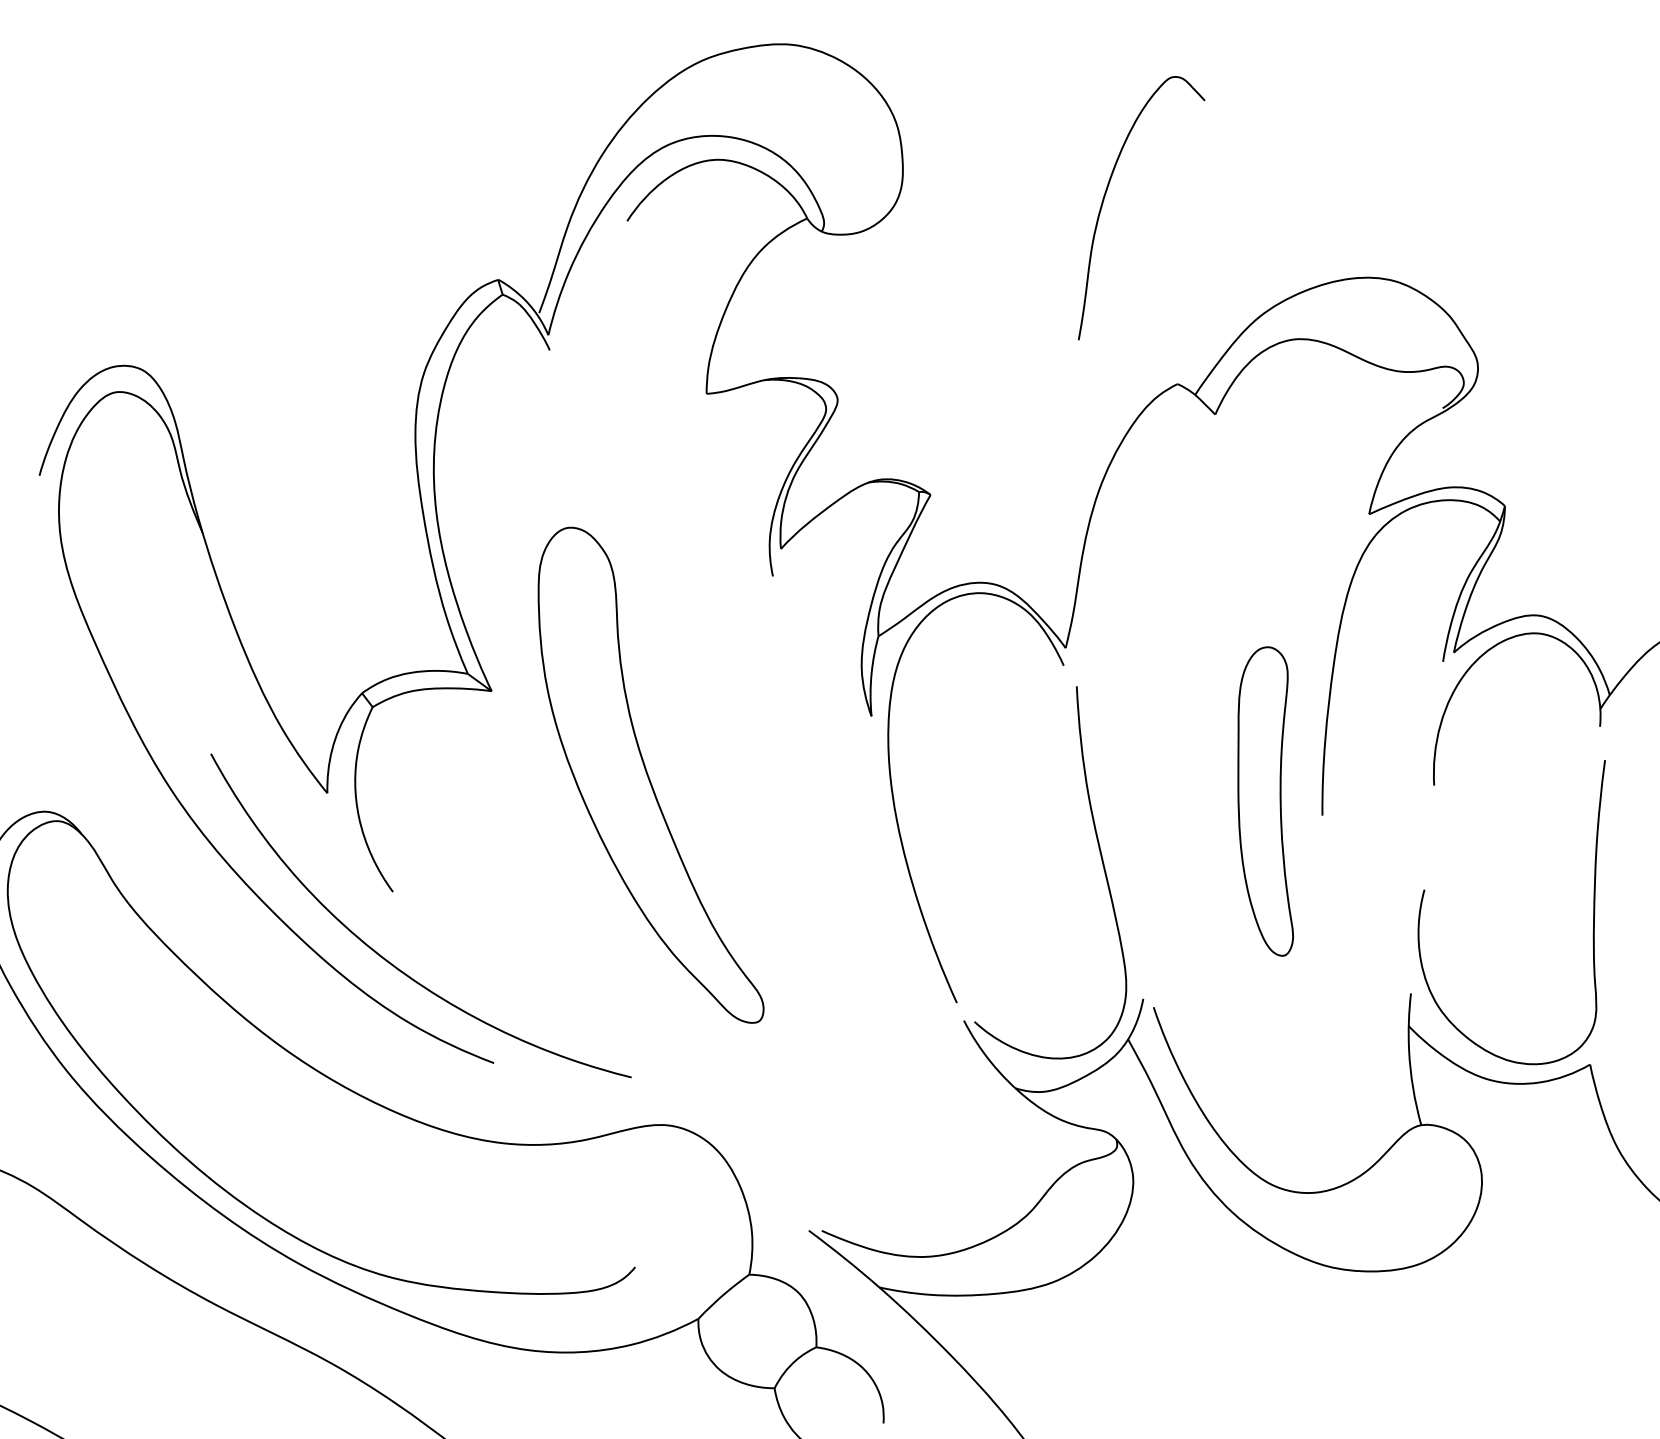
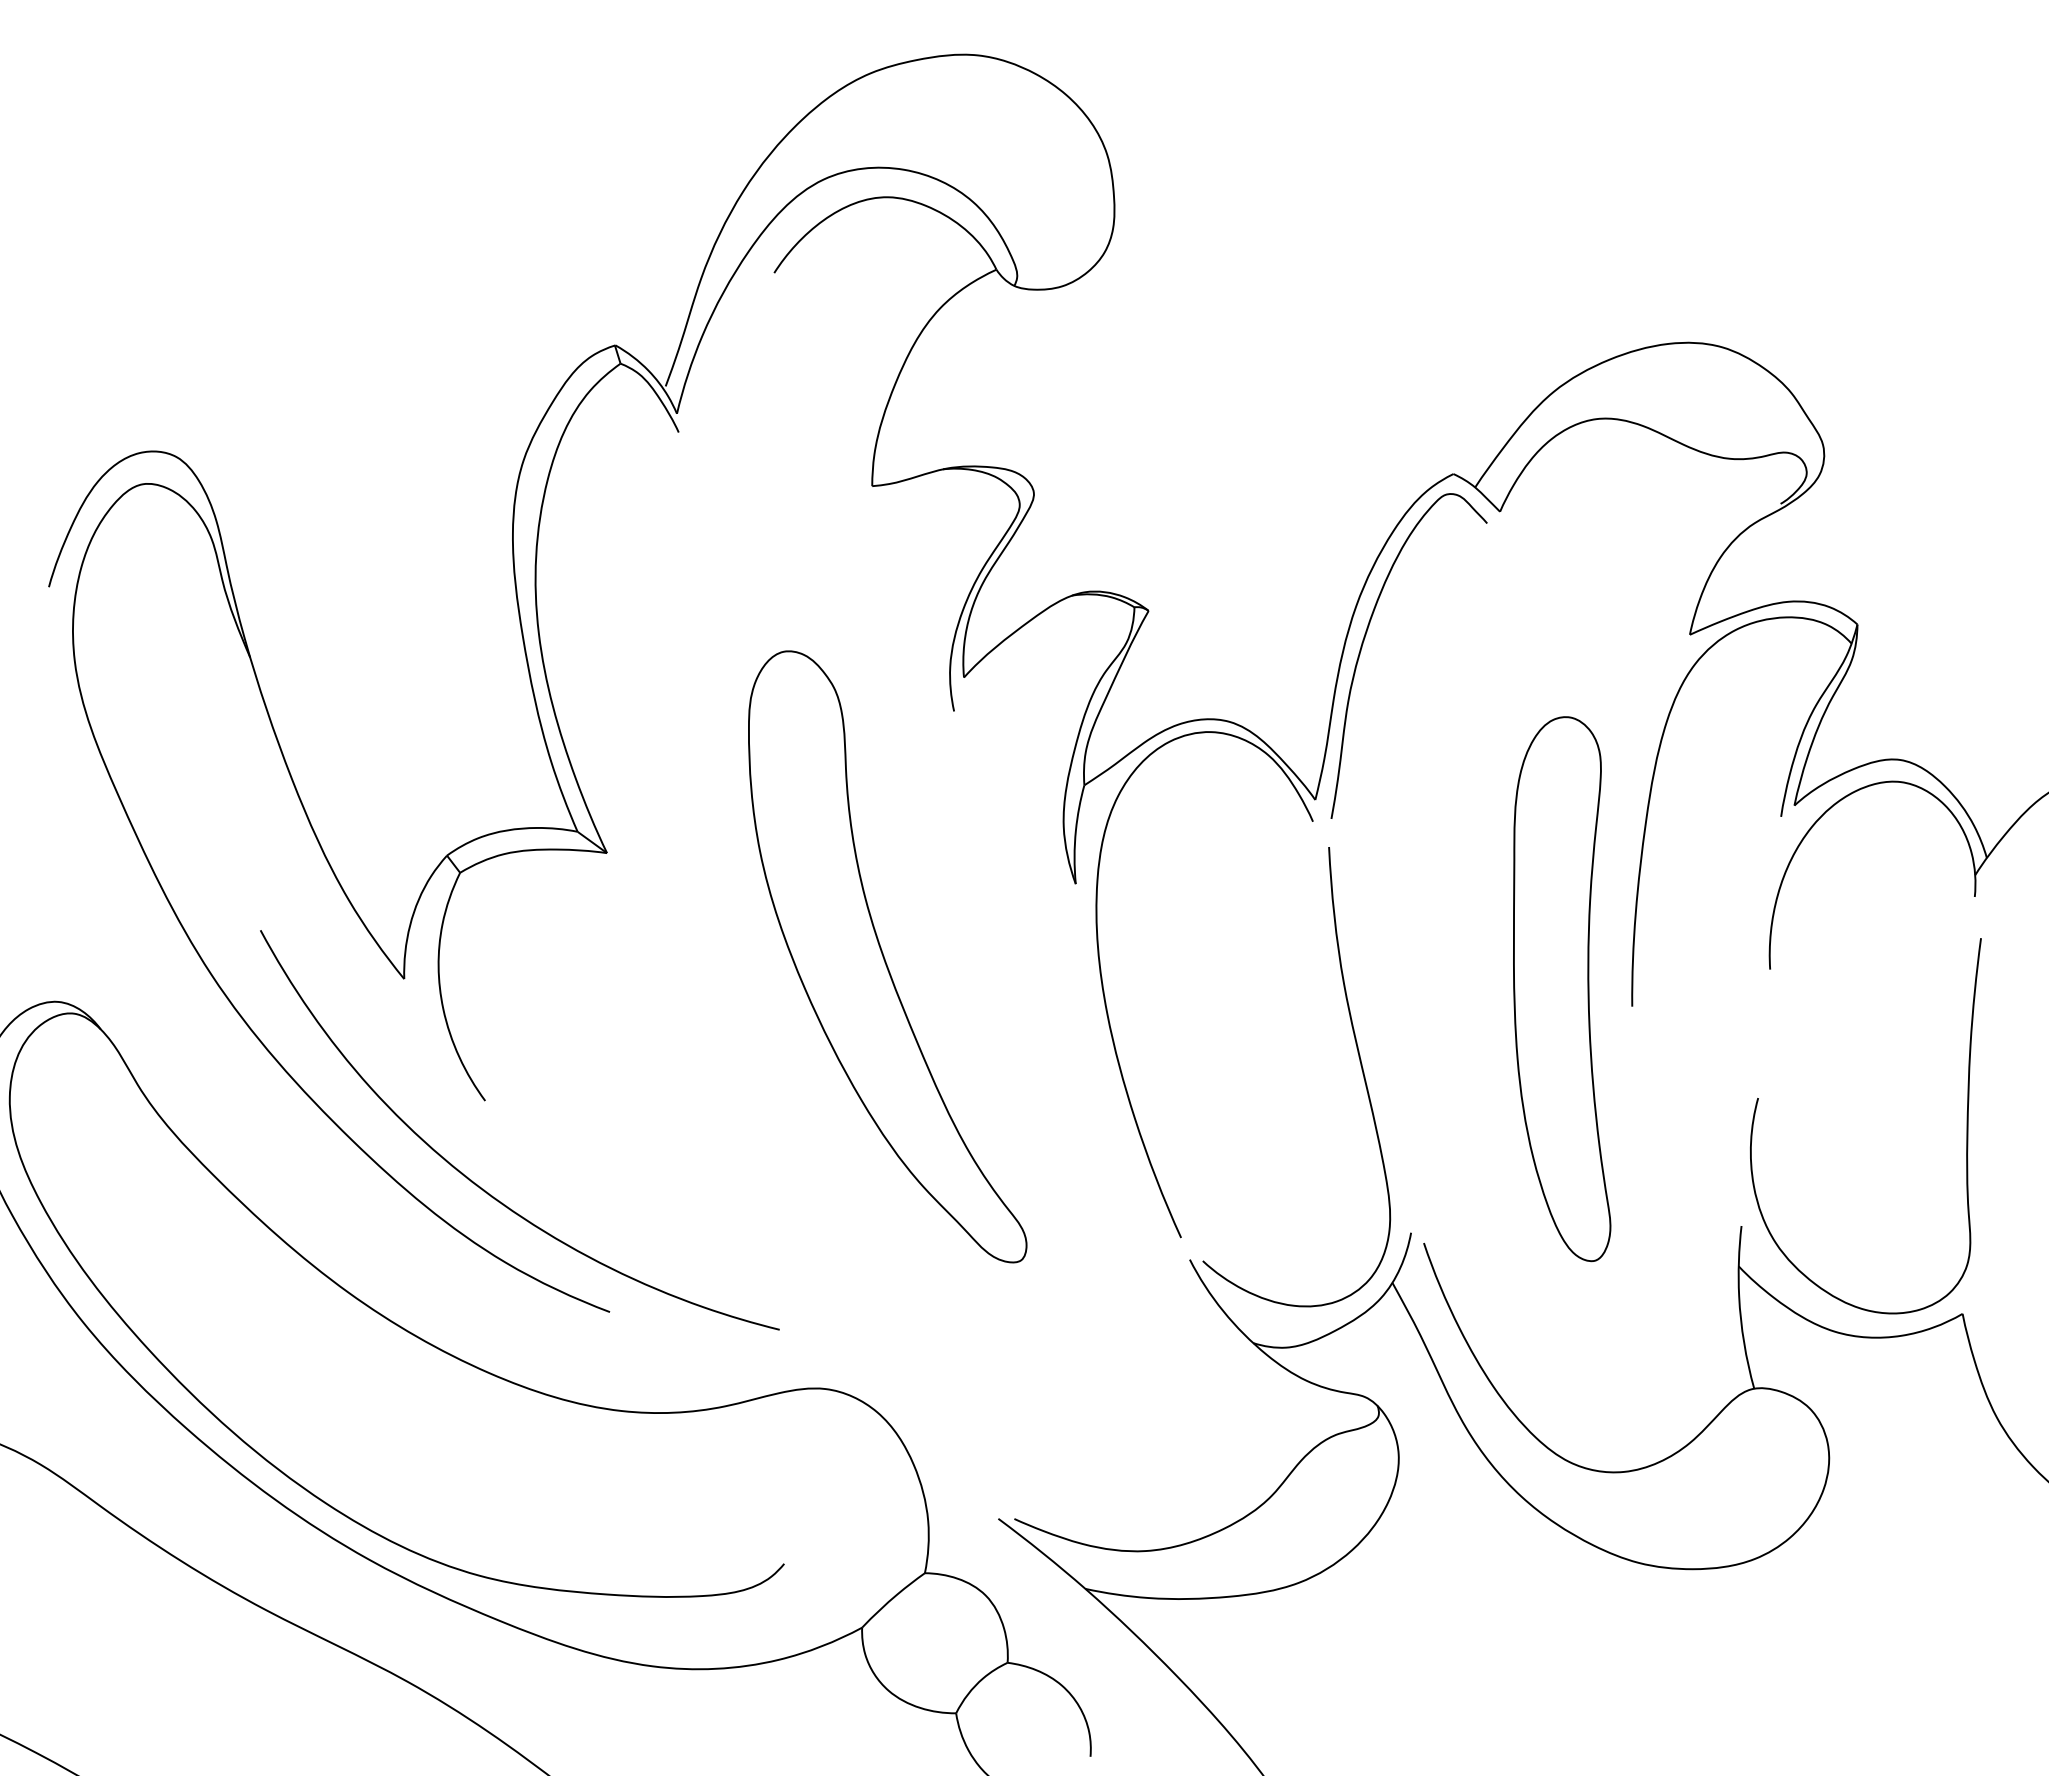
curve: (1105, 196) -> (1364, 641), moved
part: (650, 775) -> (887, 956), moved
part: (1265, 801) -> (1562, 989), size x1.43

